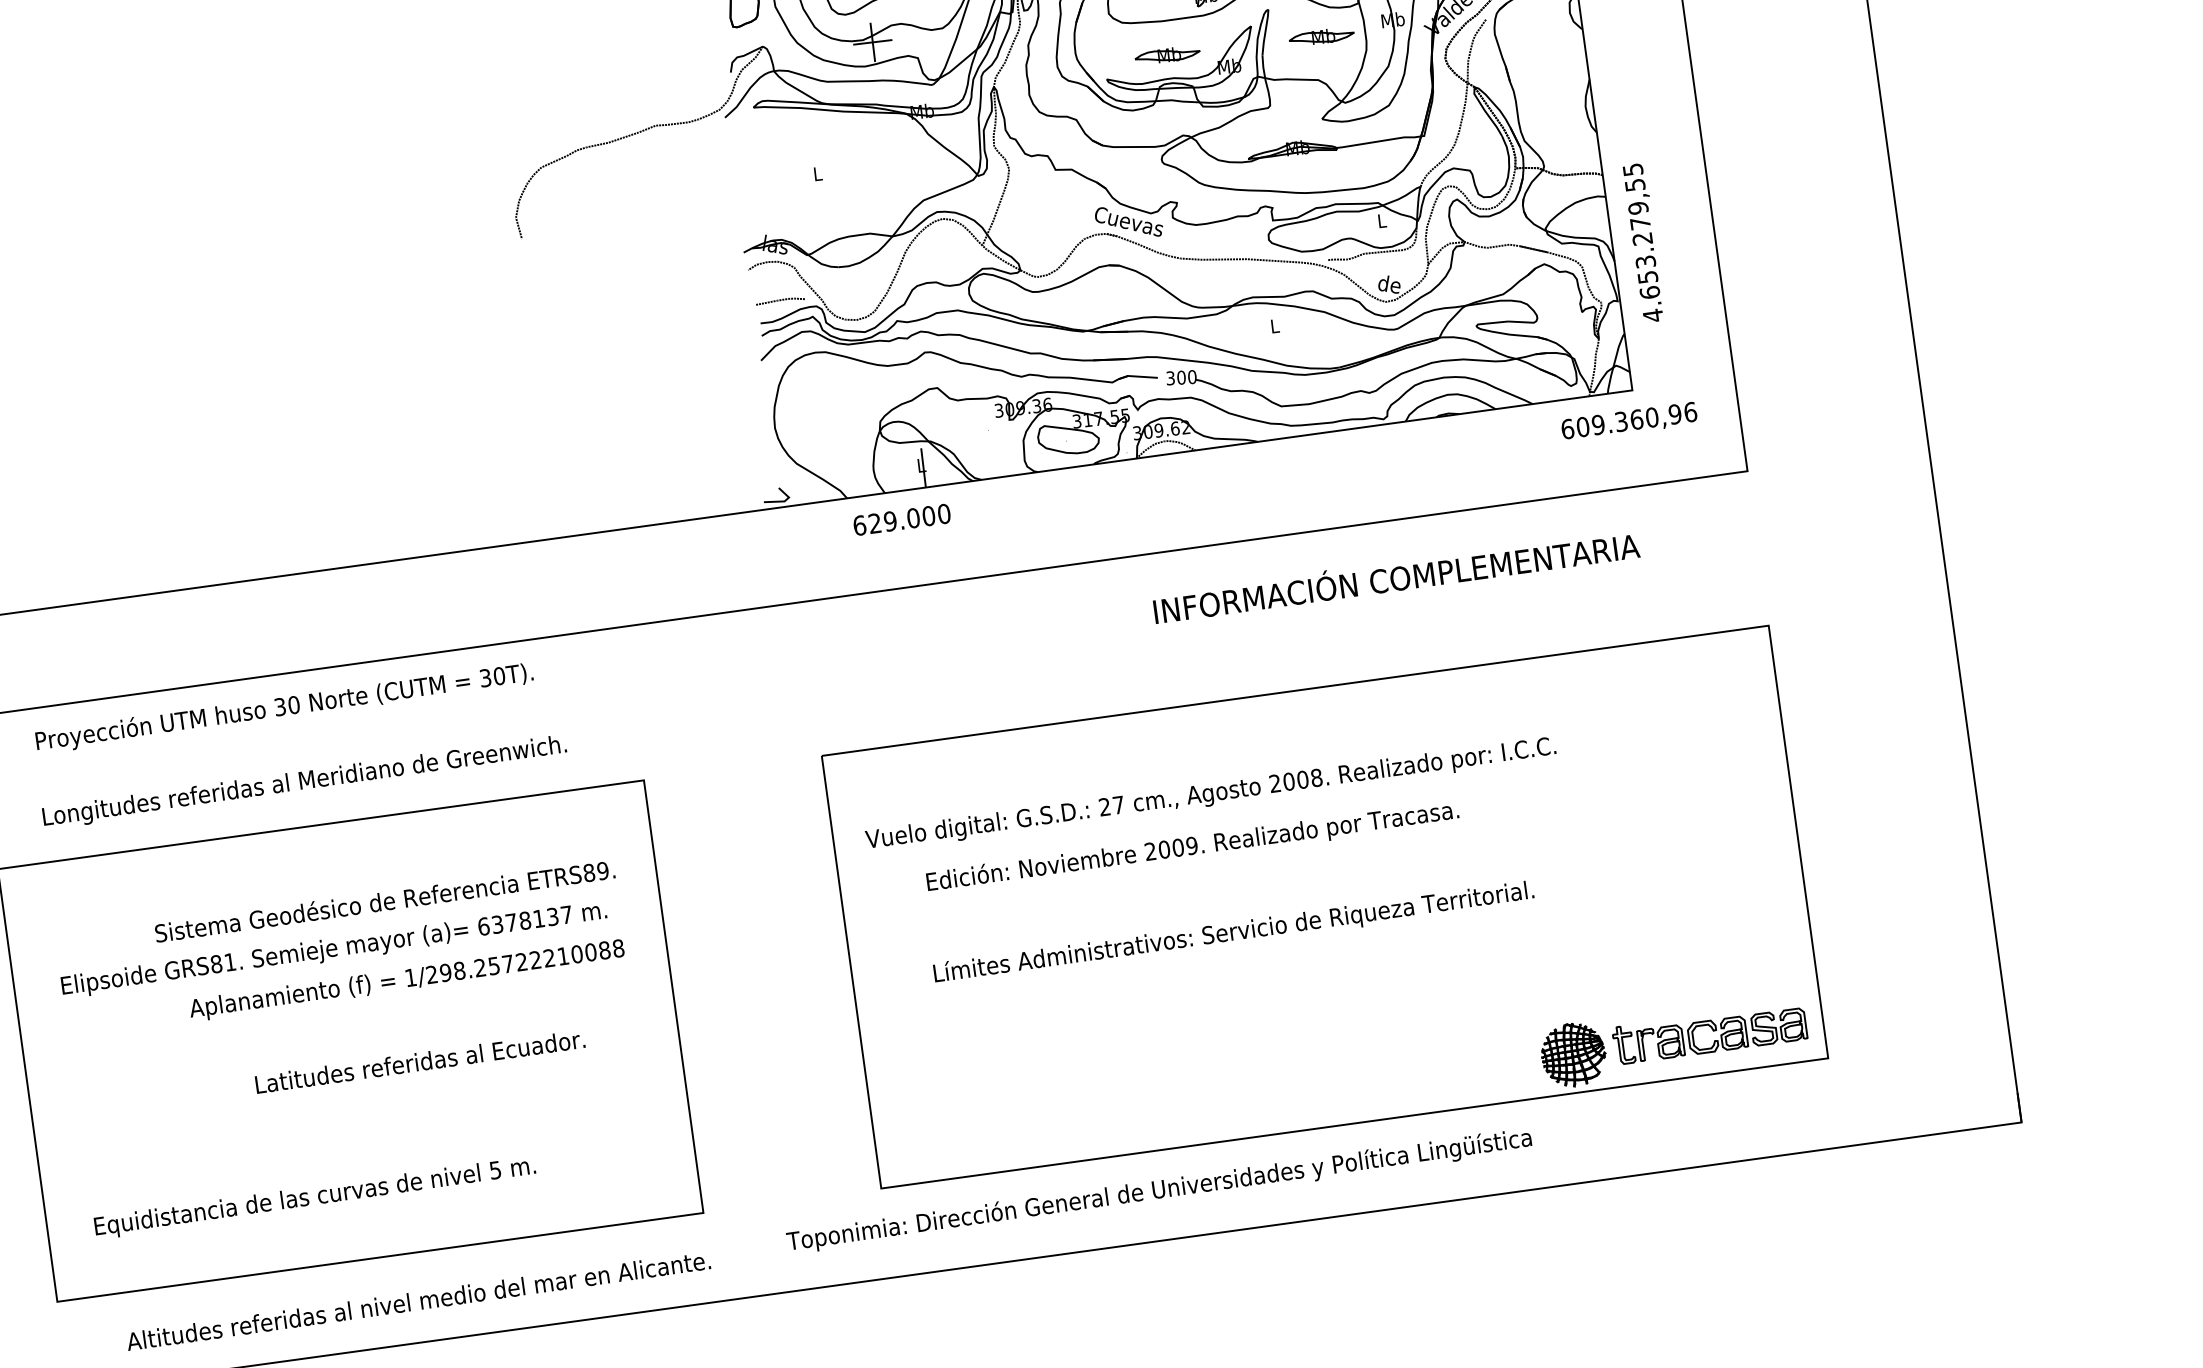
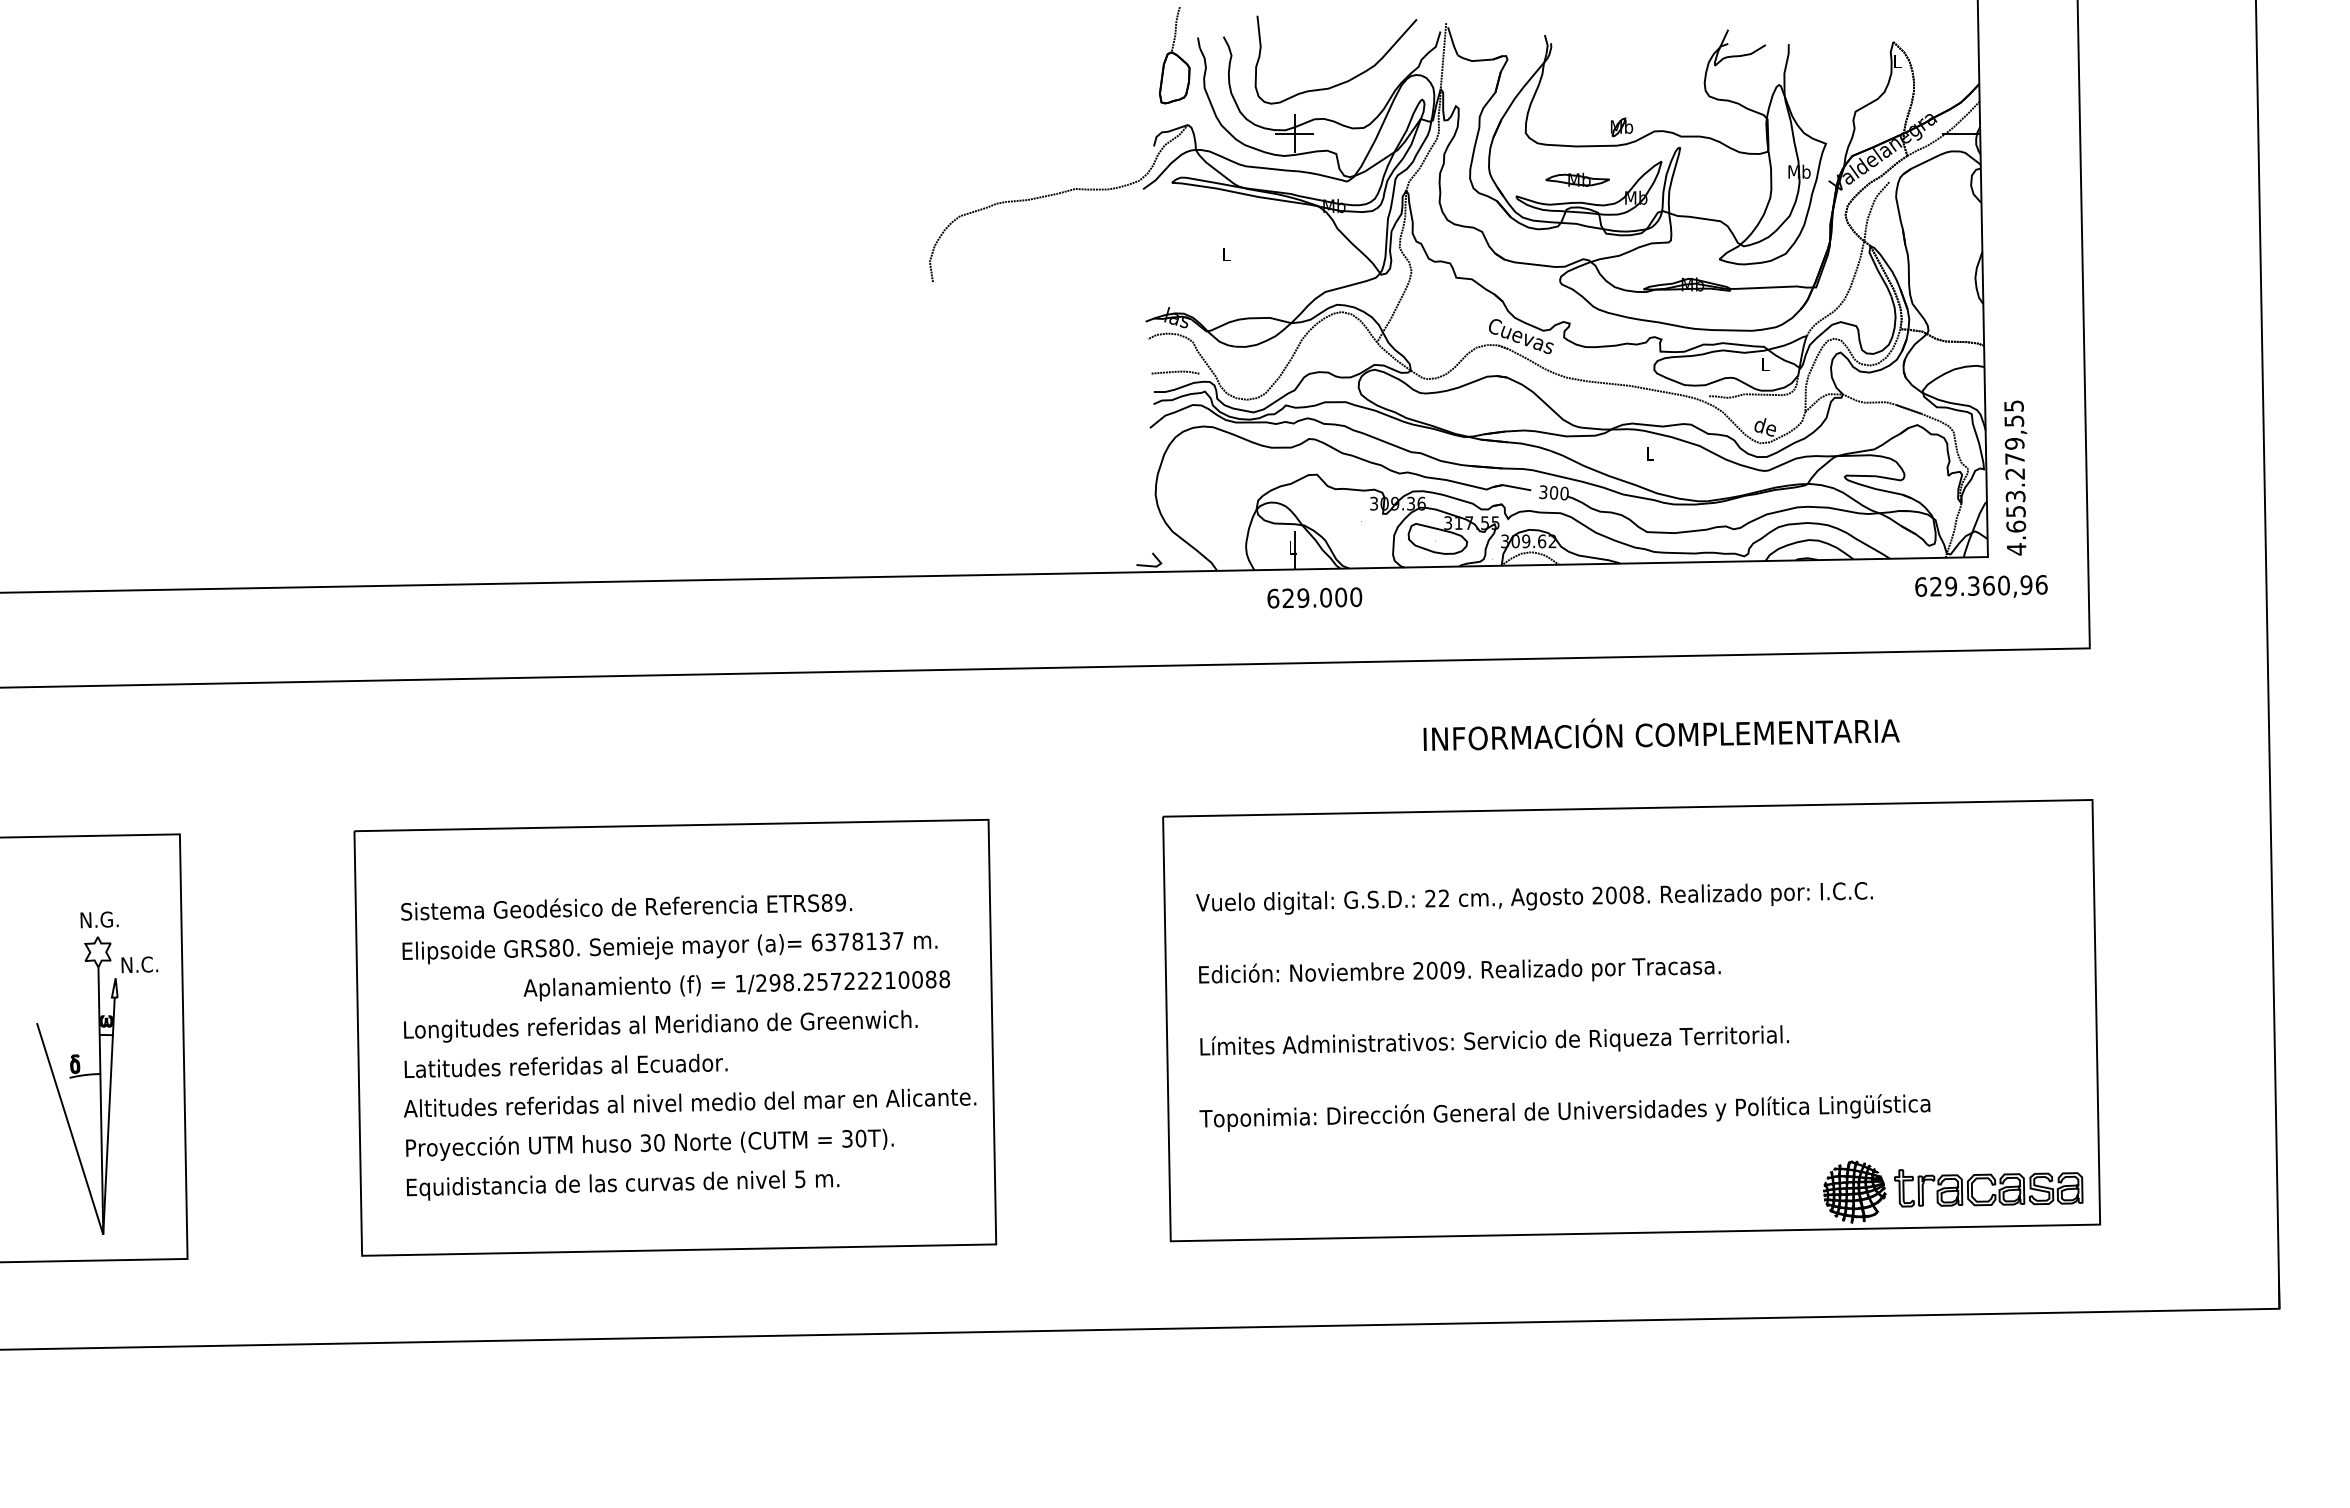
part: (1321, 36) -> (1728, 179), removed
text: (1643, 242) -> (2015, 477), moved
text: (1583, 426) -> (1936, 586), 609.360,96 -> 629.360,96
text: (901, 519) -> (1314, 597), moved
text: (1396, 578) -> (1661, 734), moved
text: (284, 707) -> (649, 1144), moved
text: (304, 782) -> (660, 1026), moved
text: (1118, 805) -> (1443, 898), 27 -> 22
text: (1192, 846) -> (1459, 970), moved
text: (384, 901) -> (626, 906), moved
text: (1233, 931) -> (1494, 1040), moved
text: (229, 962) -> (567, 947), GRS81. -> GRS80.
text: (419, 1061) -> (565, 1065), moved
text: (1158, 1190) -> (1564, 1112), moved
text: (419, 1300) -> (690, 1102), moved

